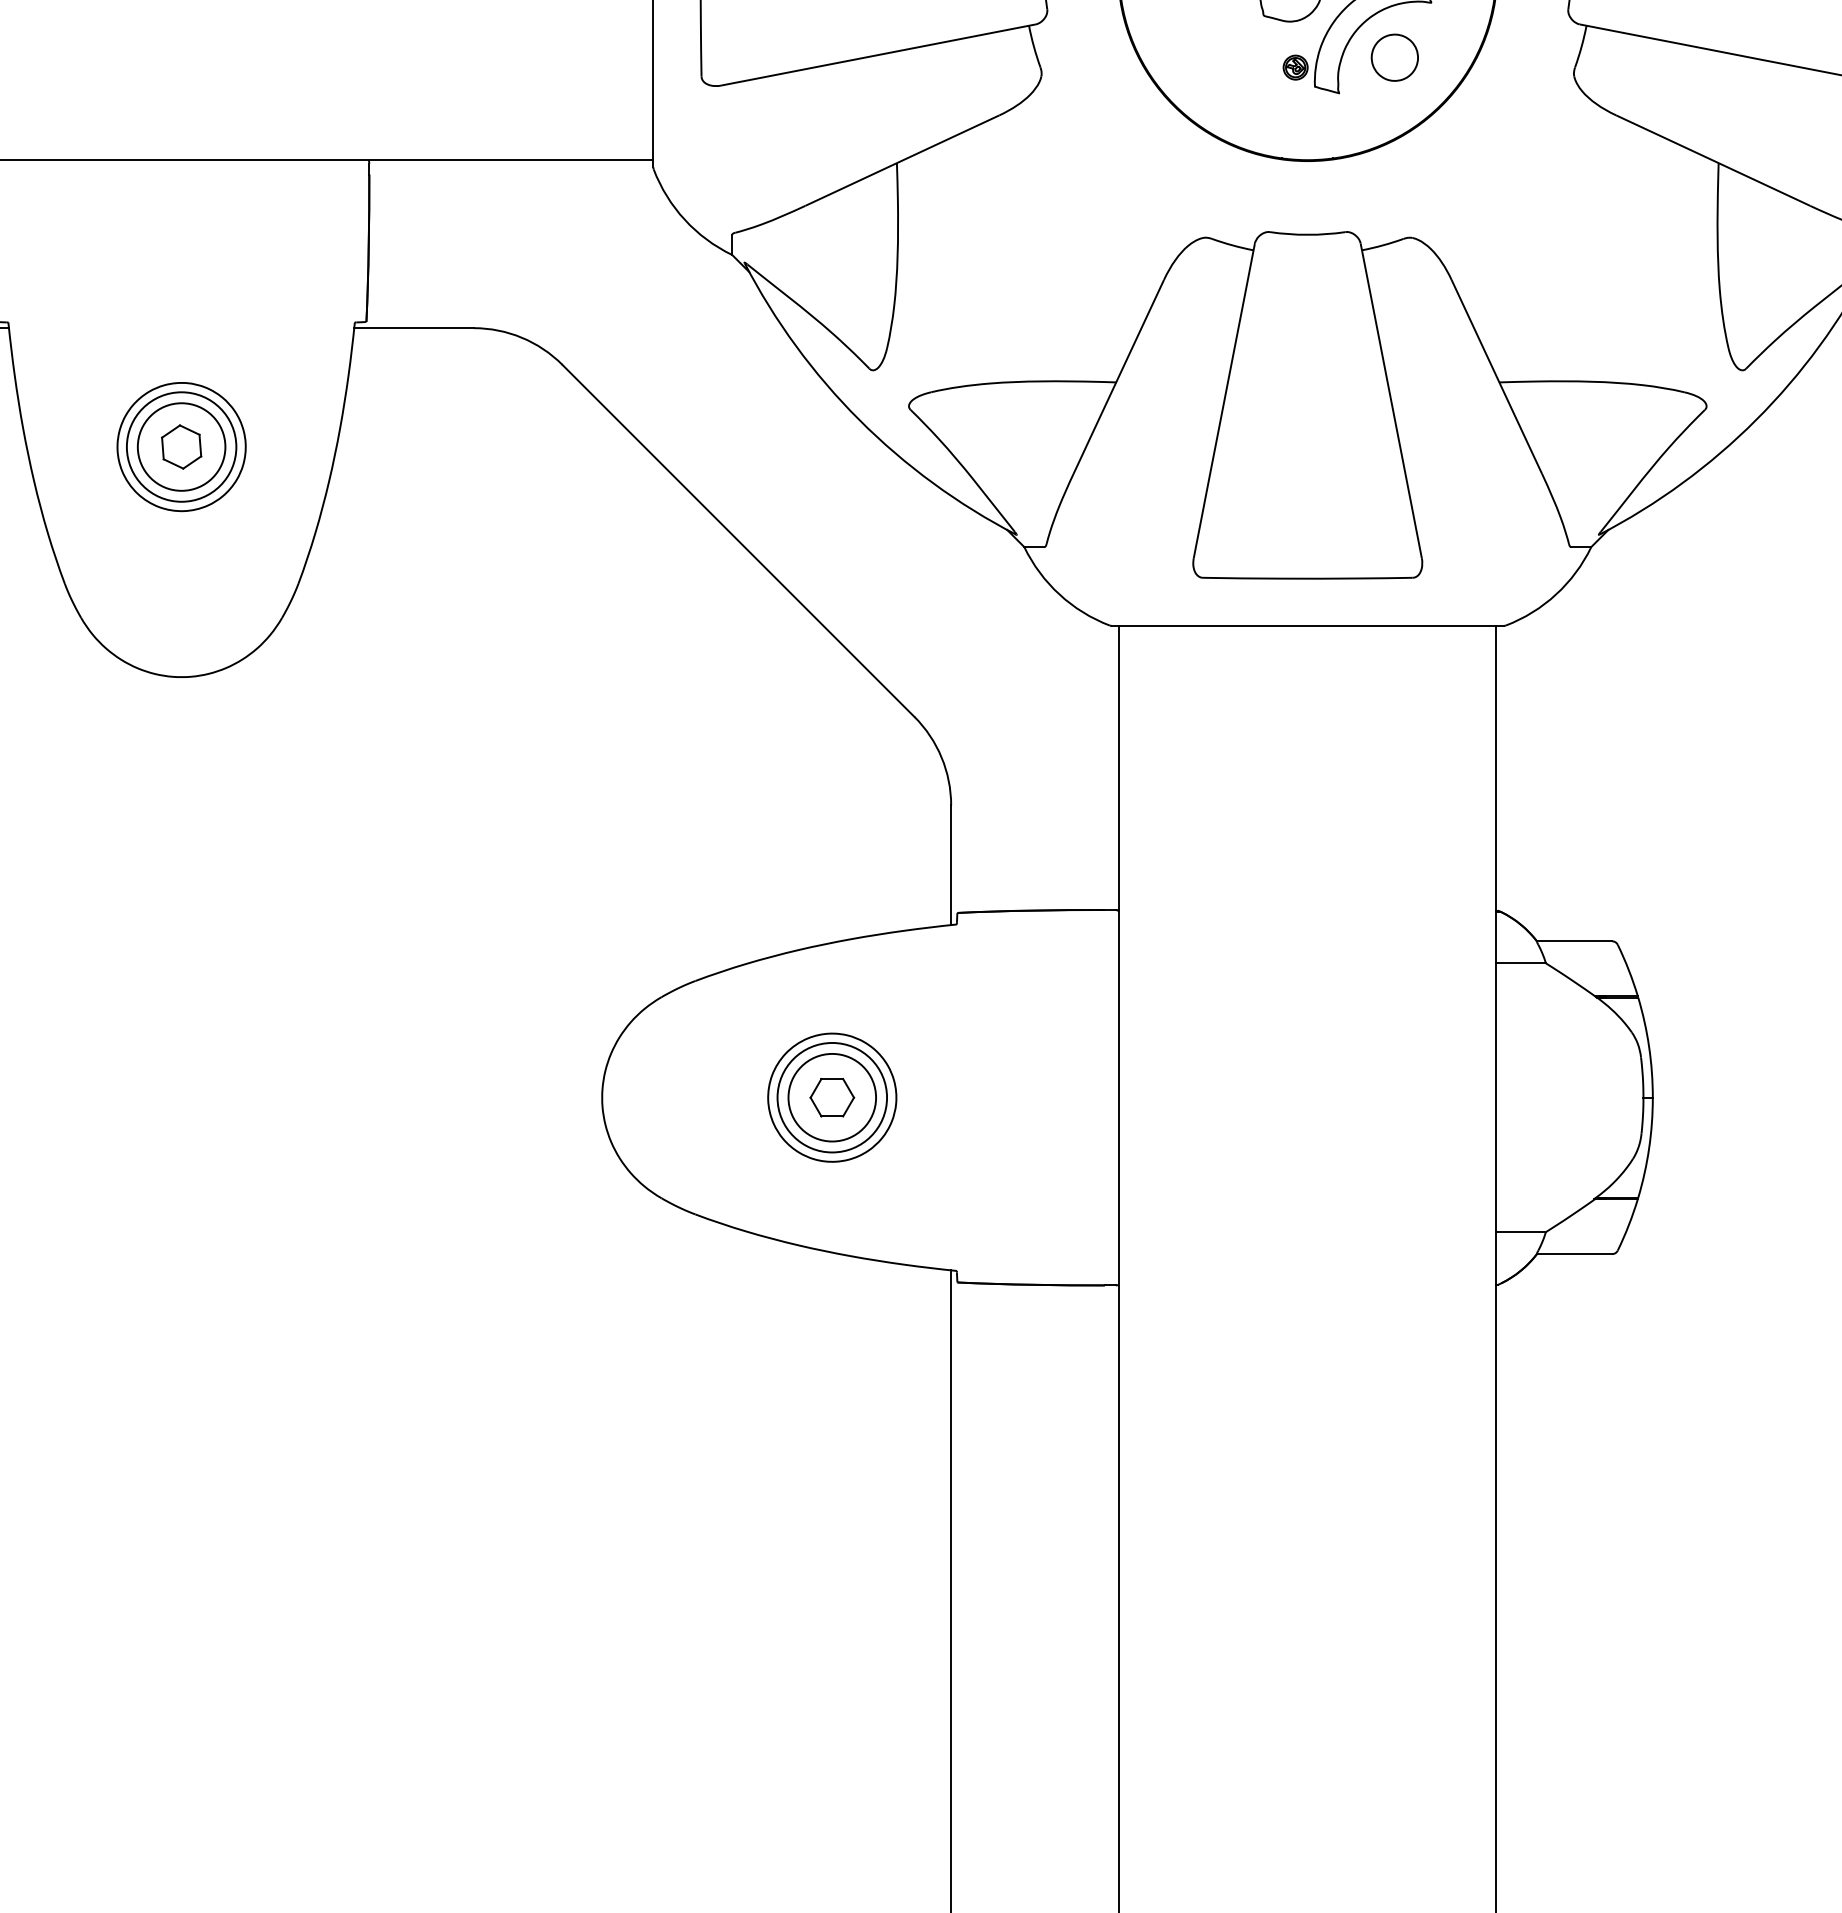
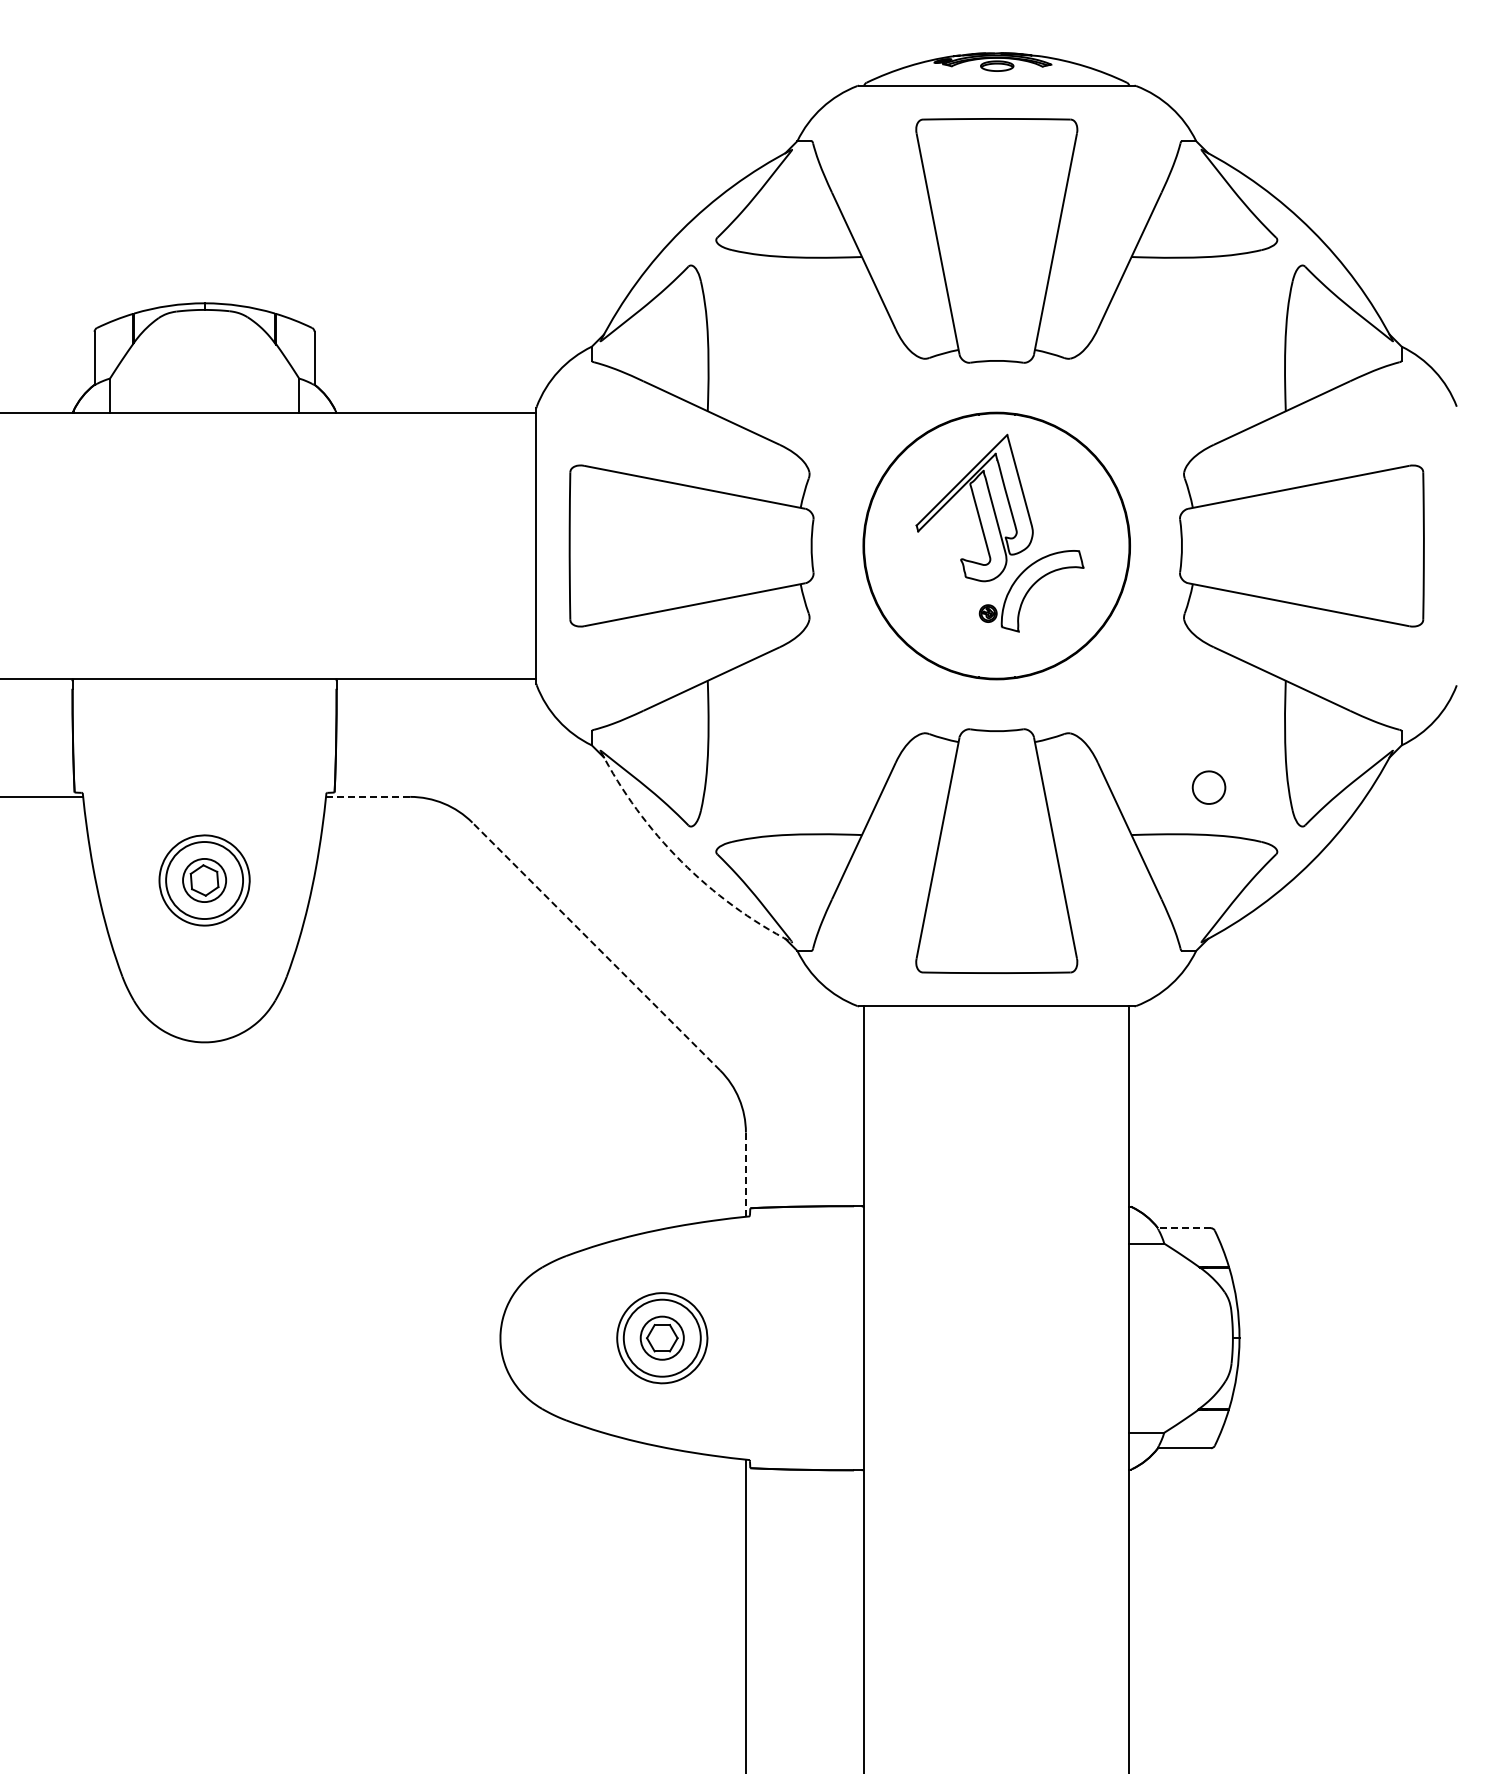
part: (1394, 57) -> (1208, 787), moved
line: (413, 327) -> (367, 796), solid -> dashed
arc: (859, 420) -> (681, 861), solid -> dashed
circle: (181, 447) -> (204, 880), size x0.7
line: (737, 540) -> (595, 946), solid -> dashed
line: (950, 864) -> (745, 1174), solid -> dashed
line: (1573, 941) -> (1183, 1228), solid -> dashed
circle: (832, 1098) -> (662, 1338), size x0.7

